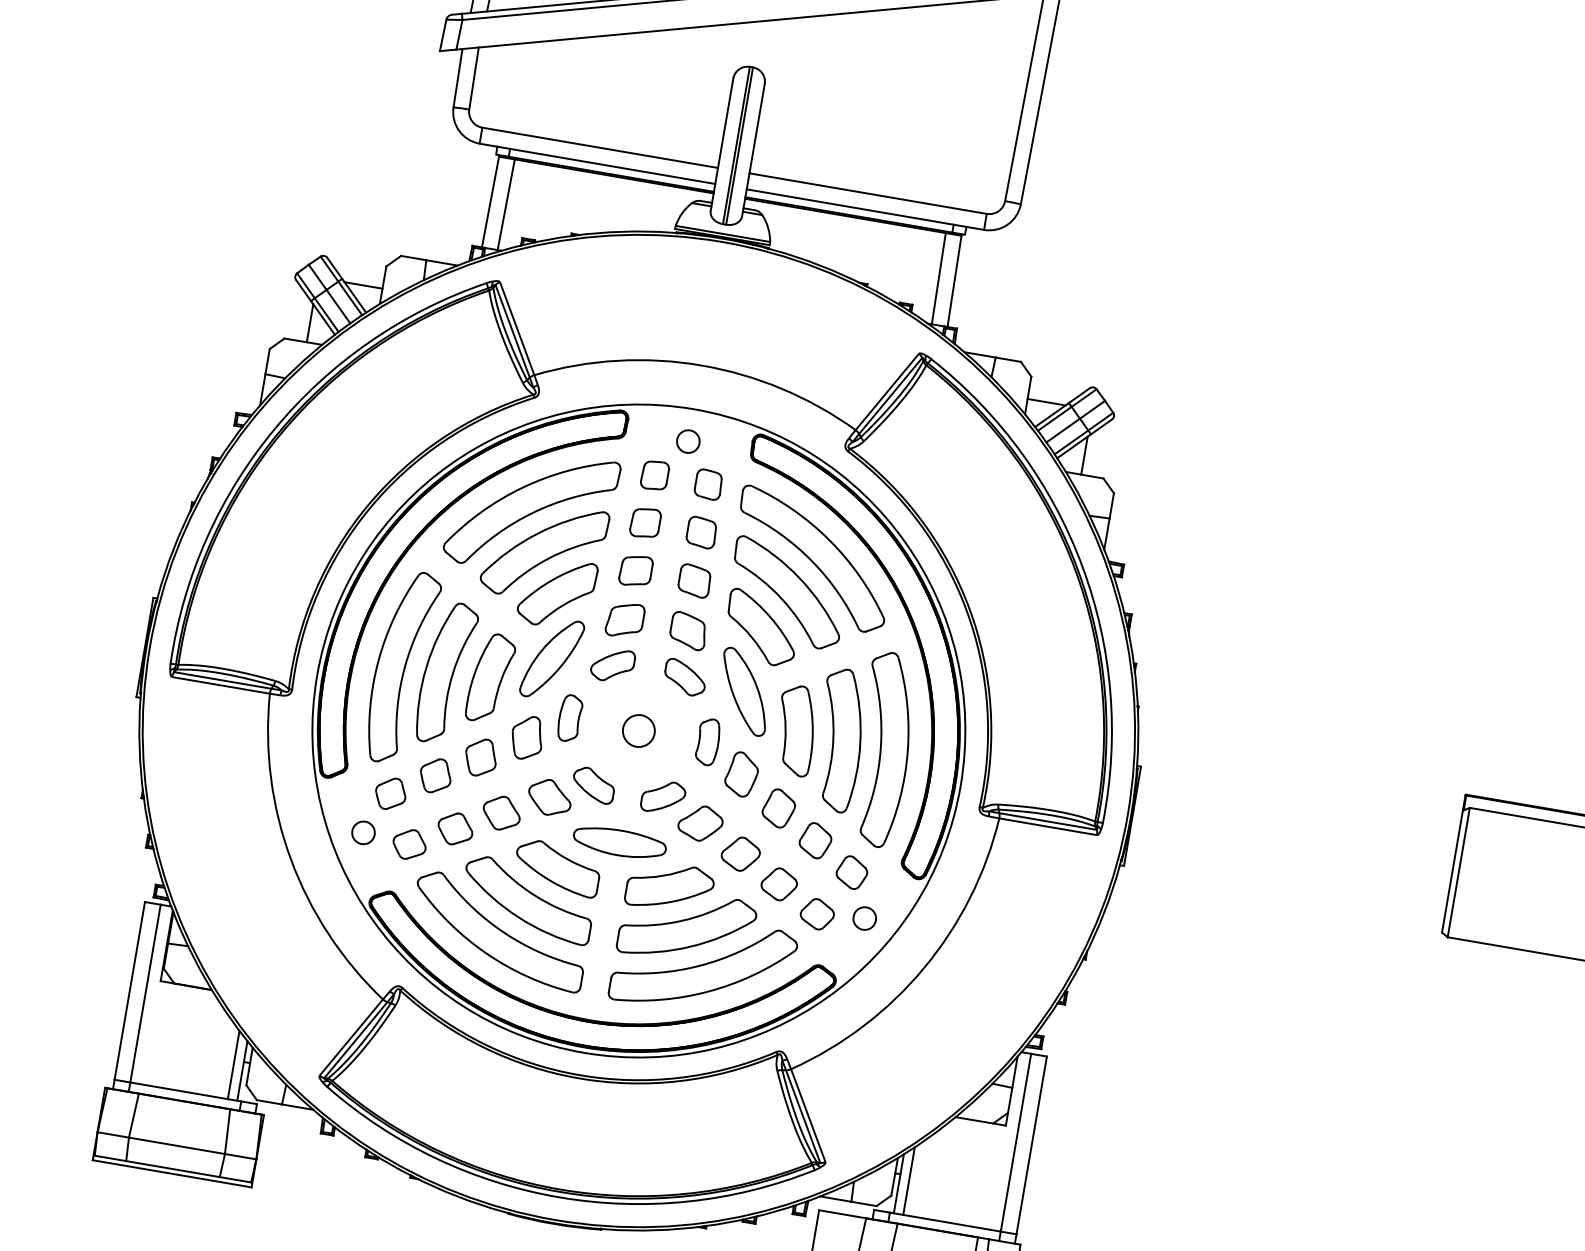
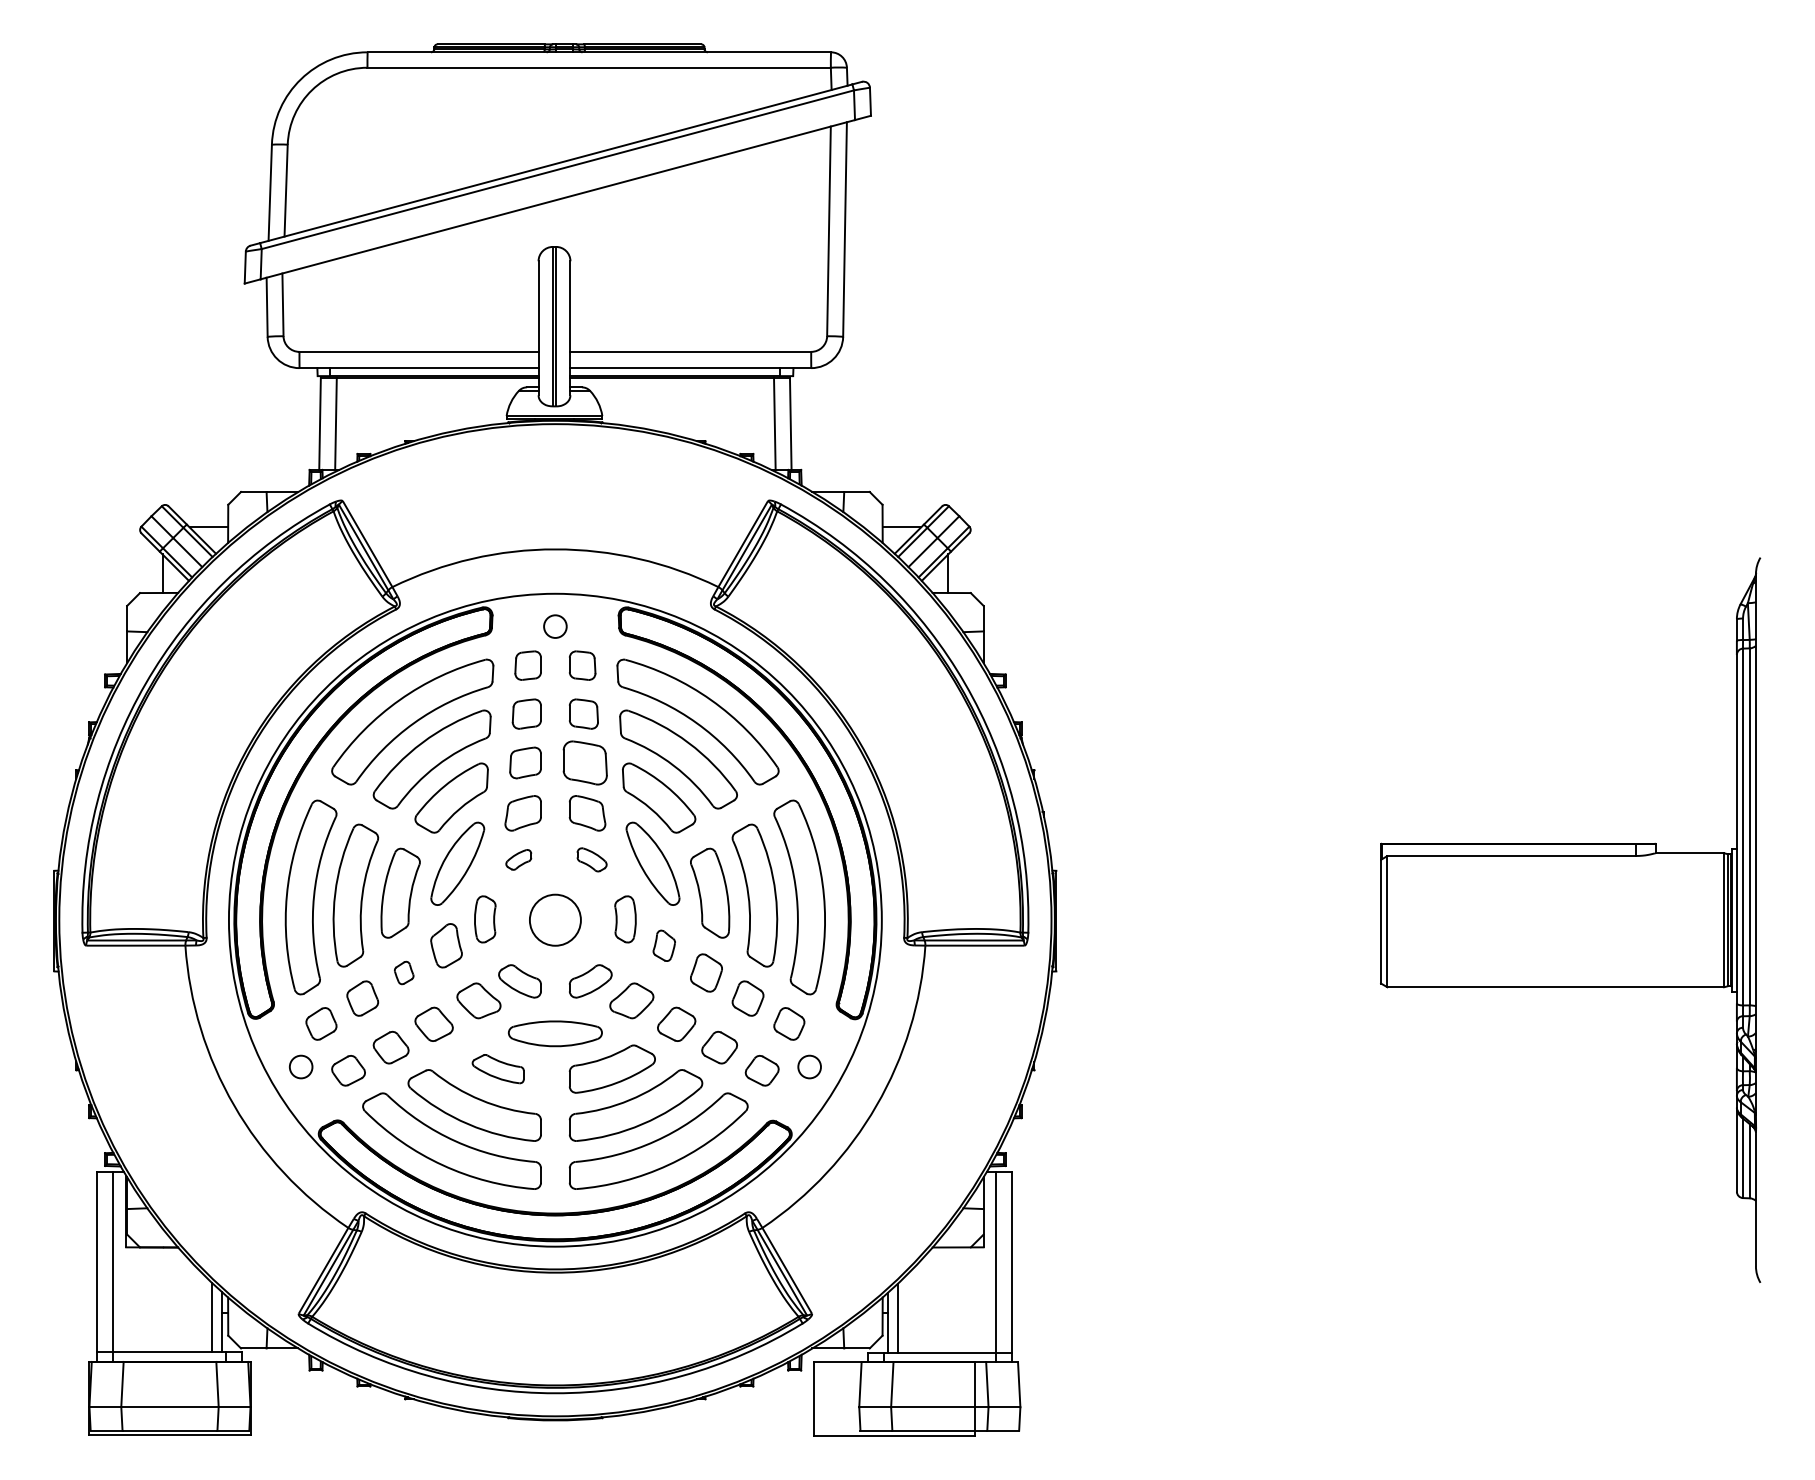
part: (694, 580) -> (584, 762), size x1.4
part: (612, 664) -> (518, 859), size x0.6
part: (684, 677) -> (591, 859), size x0.7
circle: (638, 731) -> (555, 920), size x1.6
part: (480, 756) -> (403, 972), size x0.6
part: (742, 774) -> (664, 945), size x0.7
part: (556, 867) -> (497, 1068), size x0.6

